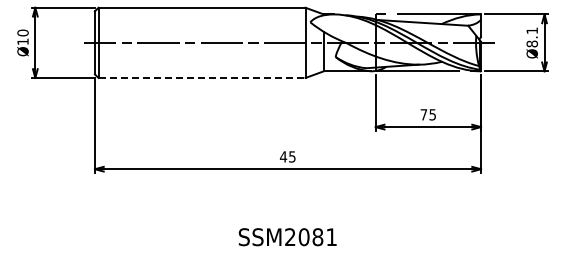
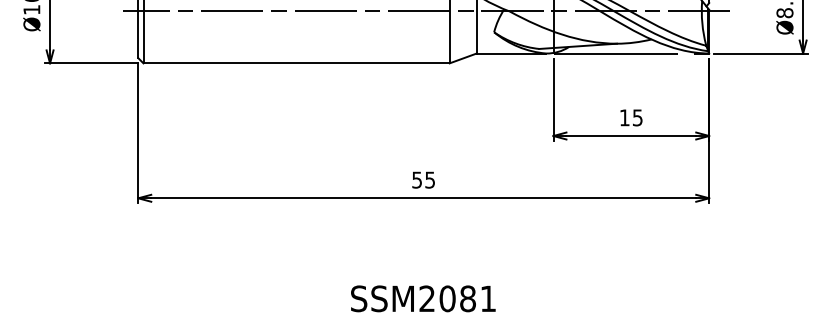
line: (202, 77) -> (297, 62), dashed -> solid
text: (423, 114) -> (624, 117), 75 -> 15
text: (283, 156) -> (417, 179), 45 -> 55

